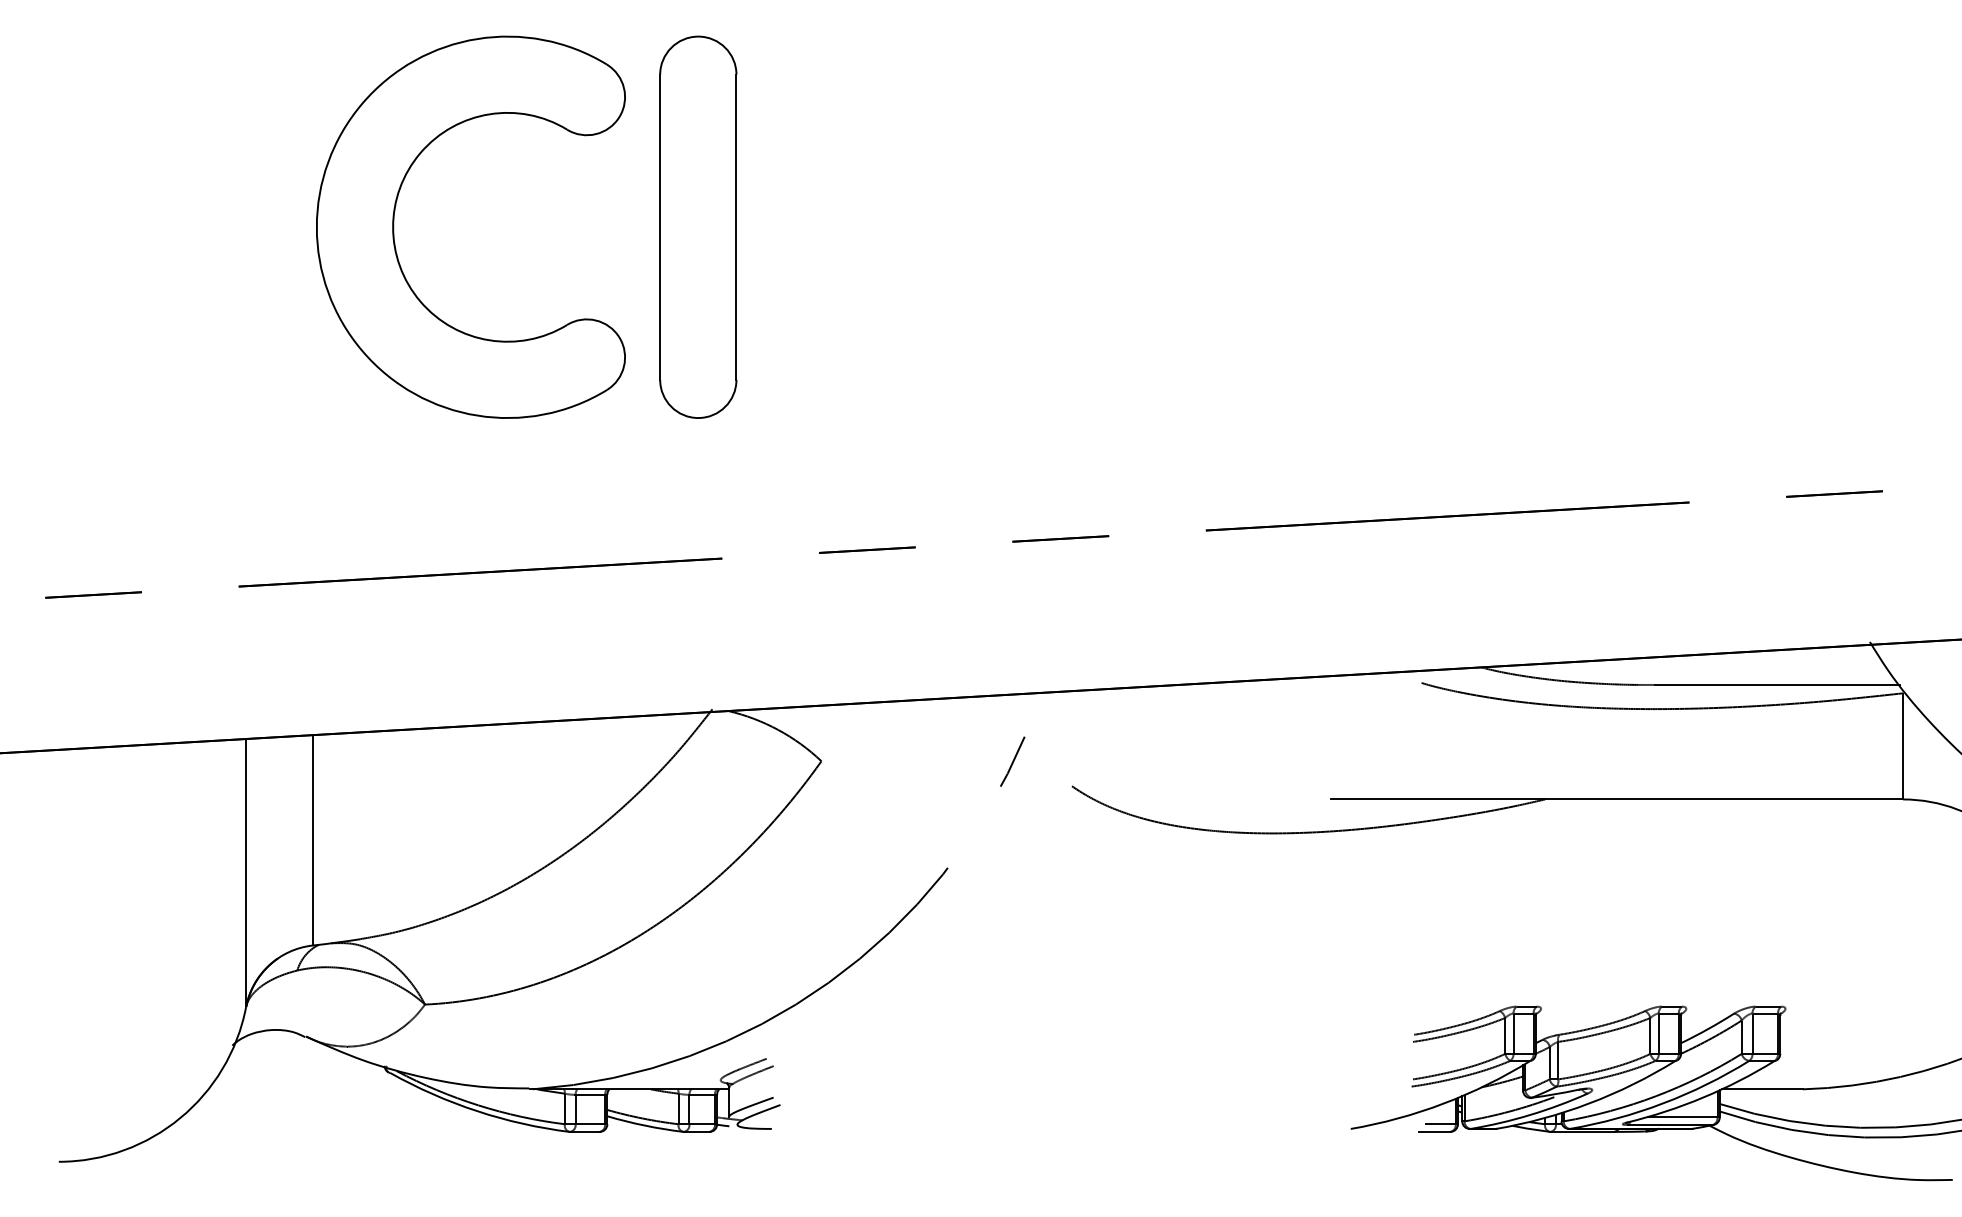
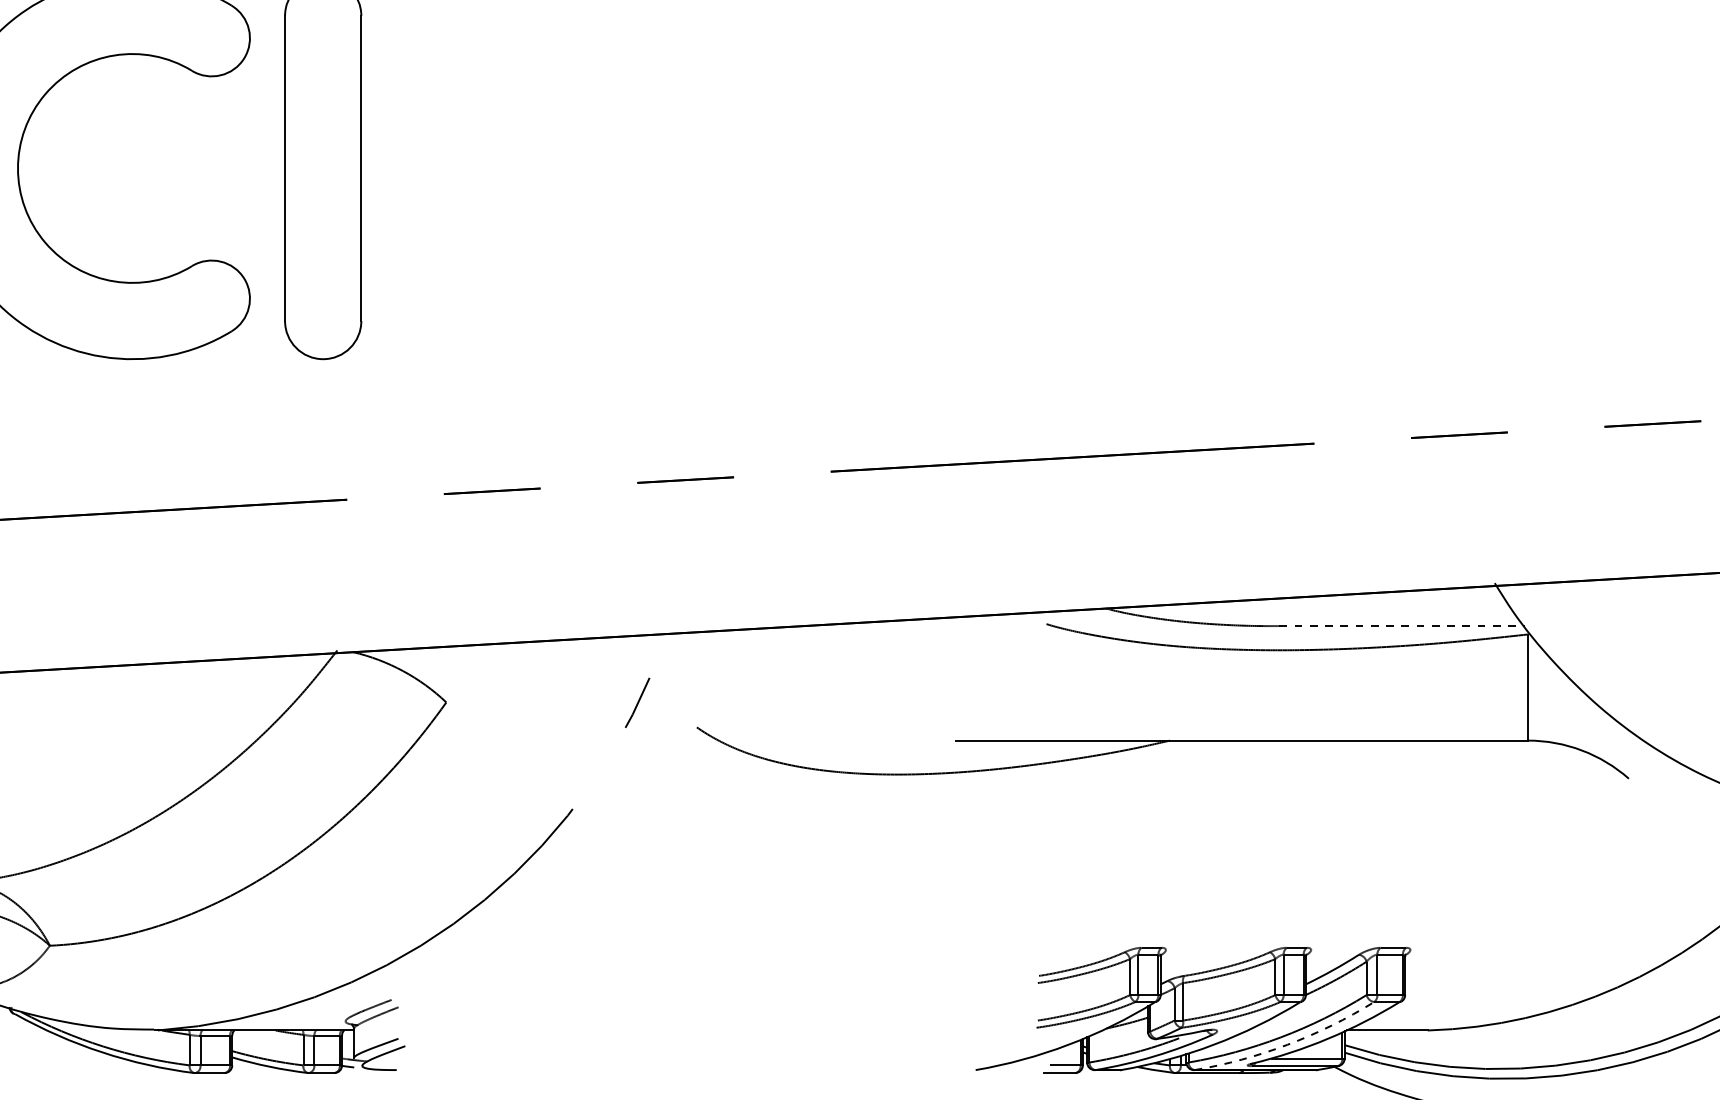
line: (1777, 685) -> (1402, 626), solid -> dashed
arc: (1662, 1103) -> (1287, 1044), solid -> dashed

